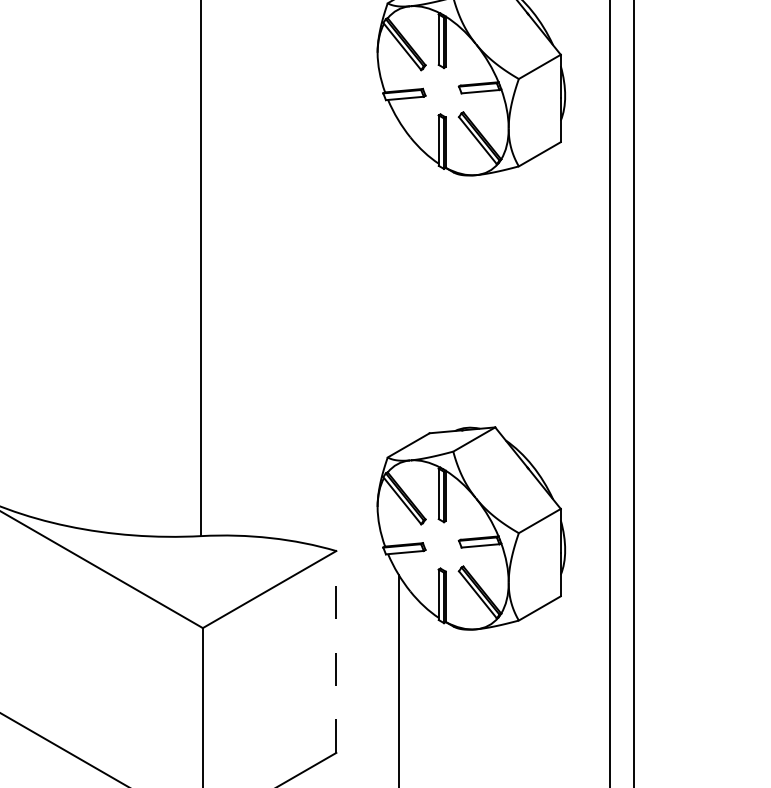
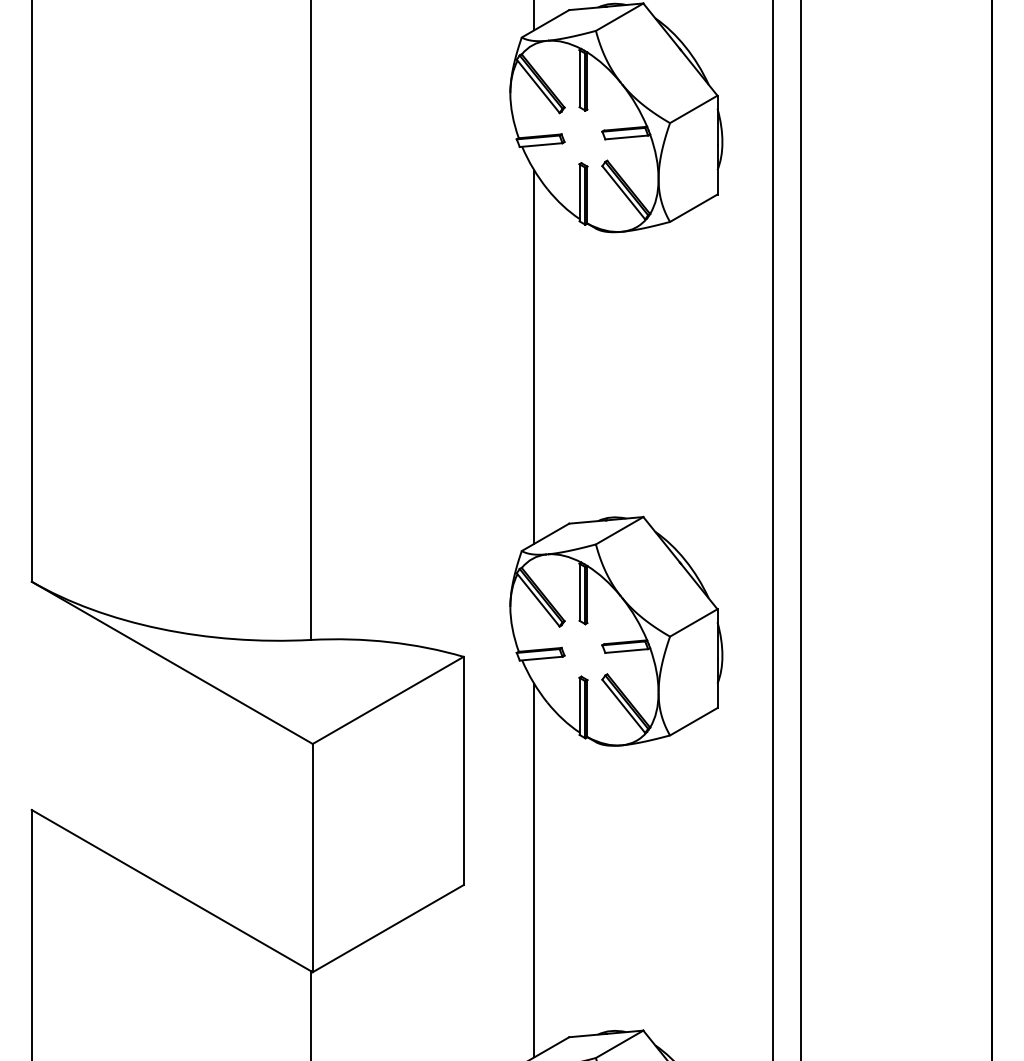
line: (398, 285) -> (534, 356), added
line: (336, 651) -> (463, 770), dashed -> solid

